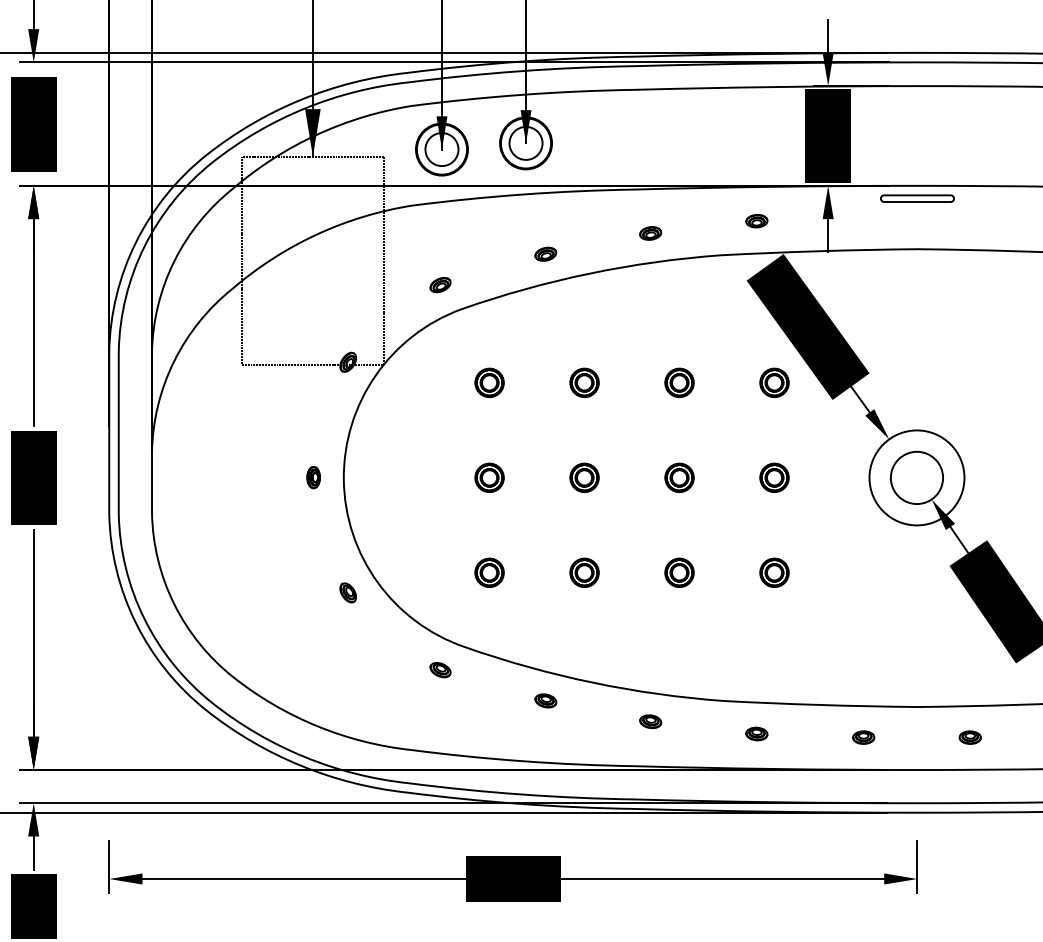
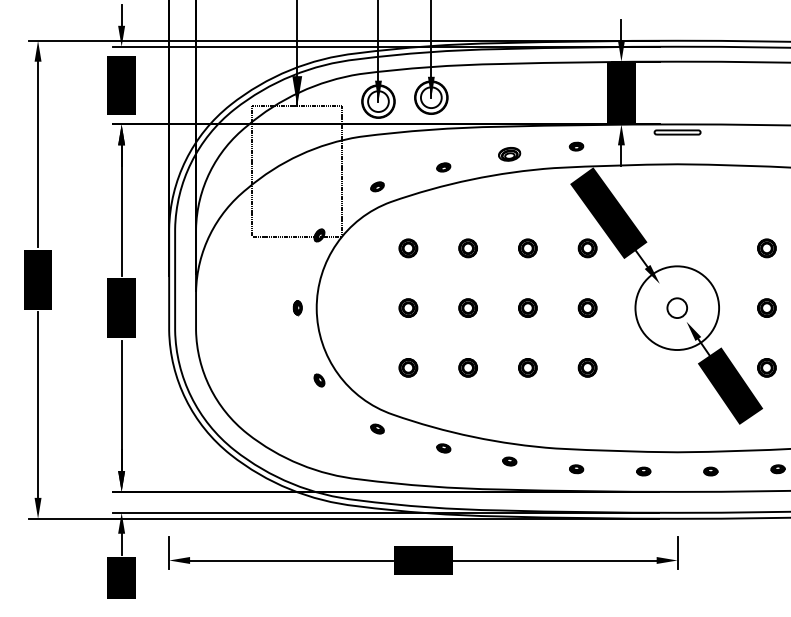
part: (650, 233) -> (509, 154), size x1.6
circle: (915, 476) -> (676, 307), size x0.6
circle: (917, 478) -> (677, 308), size x1.4

